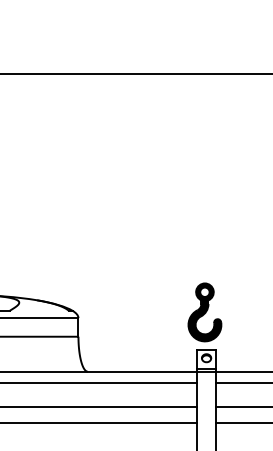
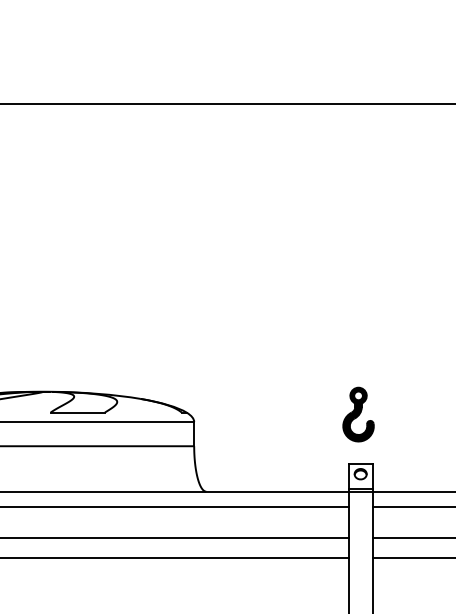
part: (204, 312) -> (358, 414), size x0.71

